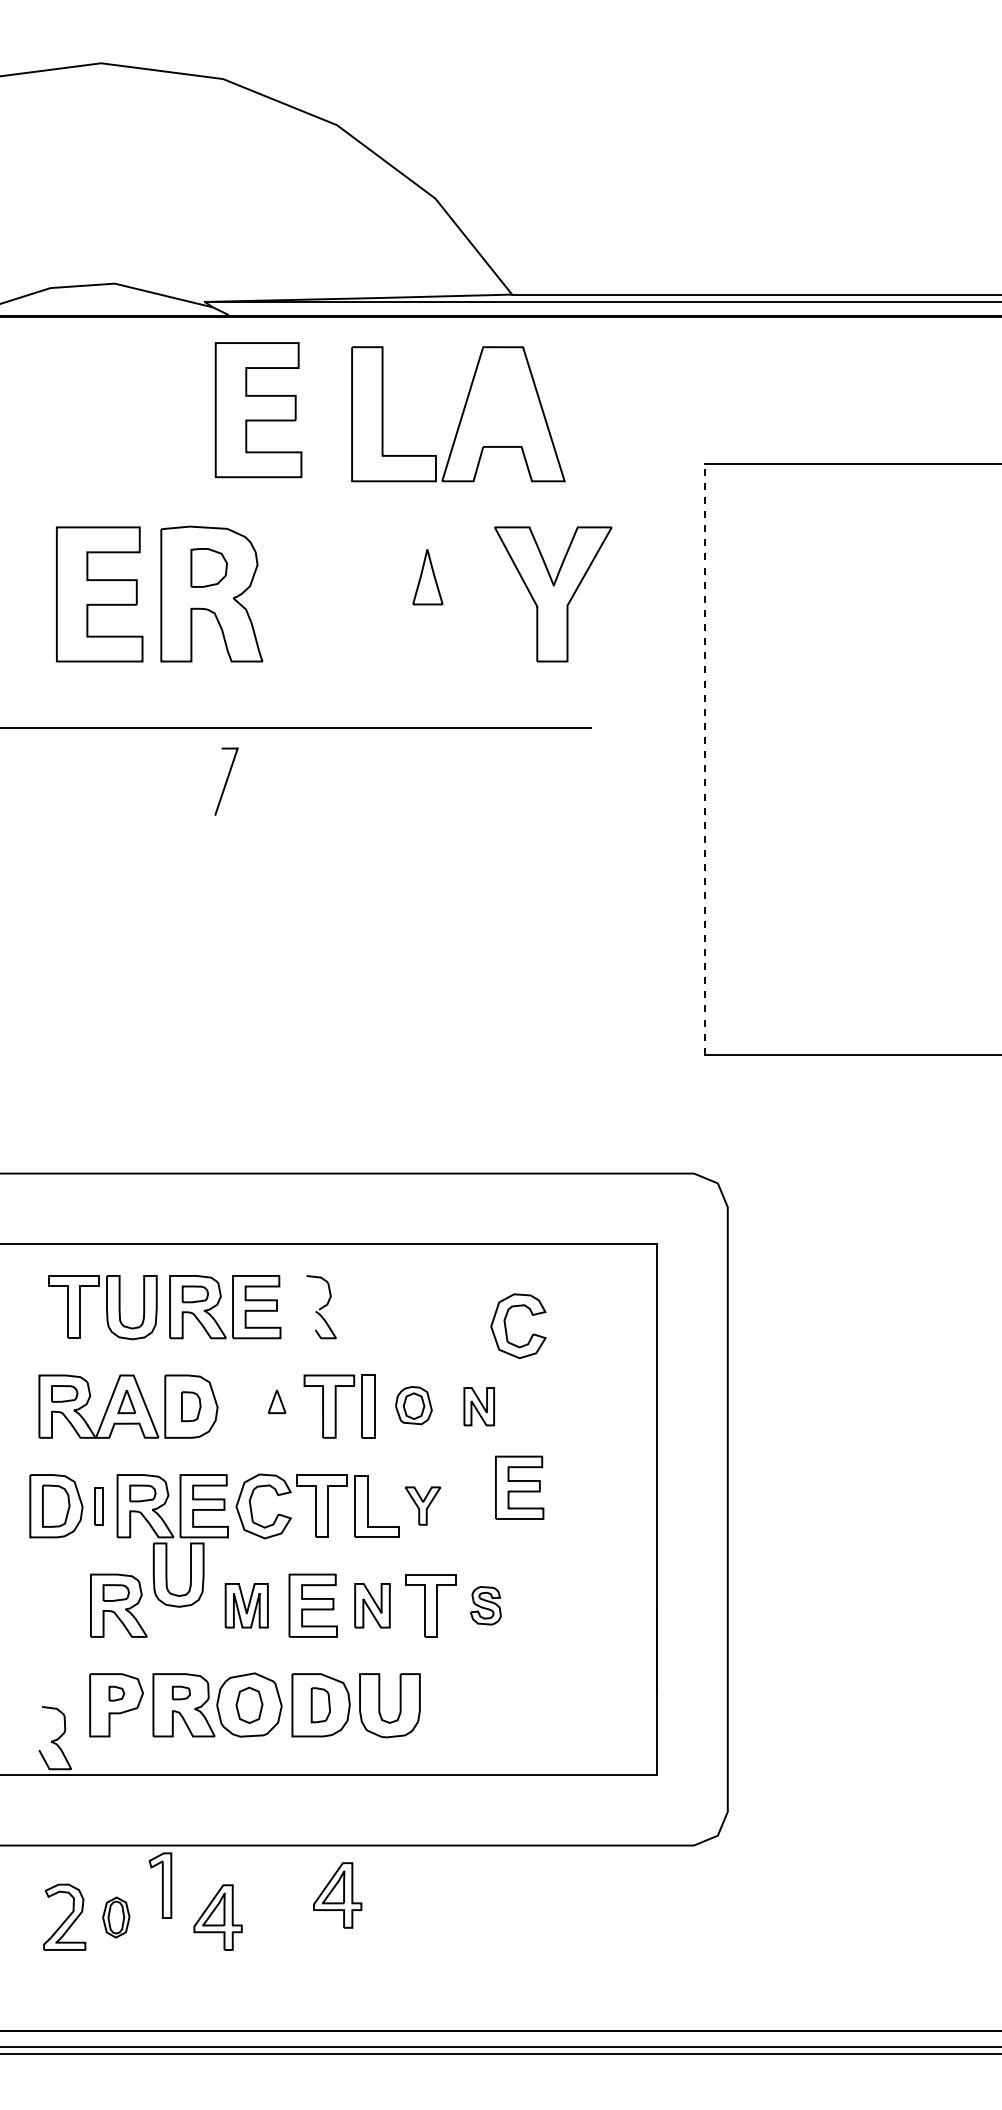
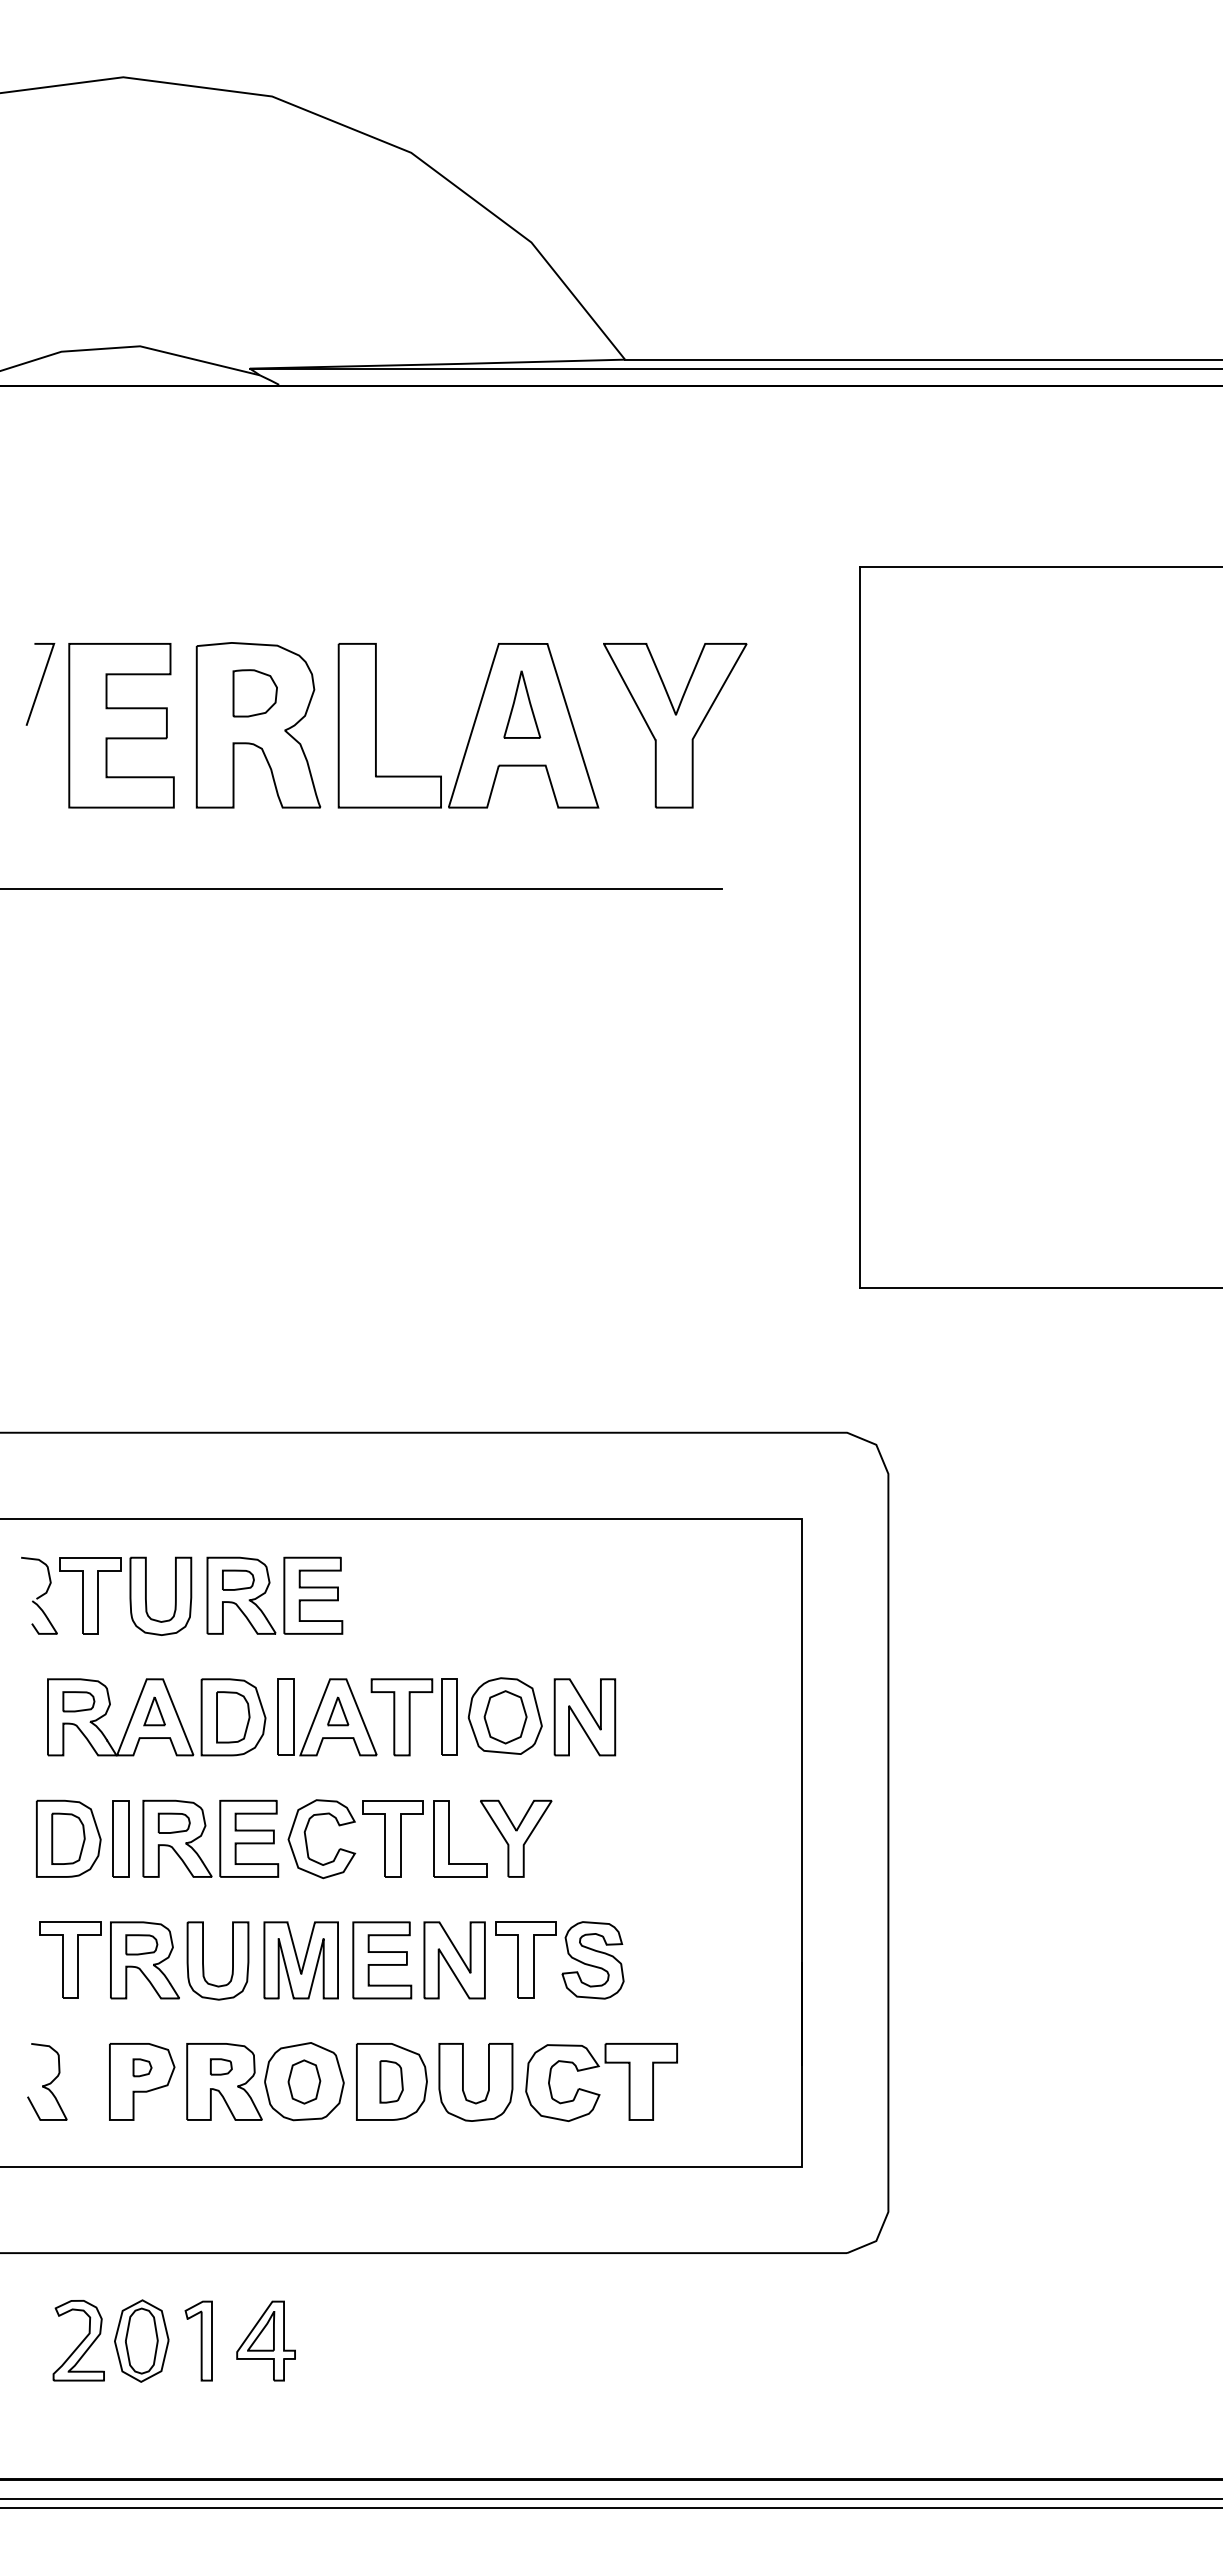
part: (258, 409) -> (315, 500), removed
part: (458, 414) -> (468, 725), moved
line: (704, 759) -> (860, 927), dashed -> solid
curve: (226, 781) -> (40, 684), moved
part: (321, 1306) -> (39, 1595), moved
part: (506, 1328) -> (618, 1622), removed
part: (413, 1405) -> (504, 1715), size x1.67
part: (191, 1406) -> (233, 1717), size x1.43
part: (268, 1406) -> (327, 1717), added
part: (478, 1406) -> (584, 1717), size x1.67
part: (519, 1487) -> (634, 1816), removed
part: (98, 1505) -> (120, 1838), size x1.67
part: (423, 1505) -> (516, 1838), size x1.67
part: (166, 1574) -> (203, 1960), moved
part: (57, 1605) -> (70, 1959), added
part: (246, 1605) -> (300, 1960), size x1.43
part: (372, 1605) -> (454, 1960), size x1.43
part: (485, 1605) -> (592, 1960), size x1.67
part: (490, 1714) -> (598, 2093), added
curve: (55, 1739) -> (47, 2083), moved
part: (160, 1885) -> (198, 2340), moved
part: (337, 1894) -> (411, 2313), removed
part: (116, 1917) -> (141, 2340), size x1.67

